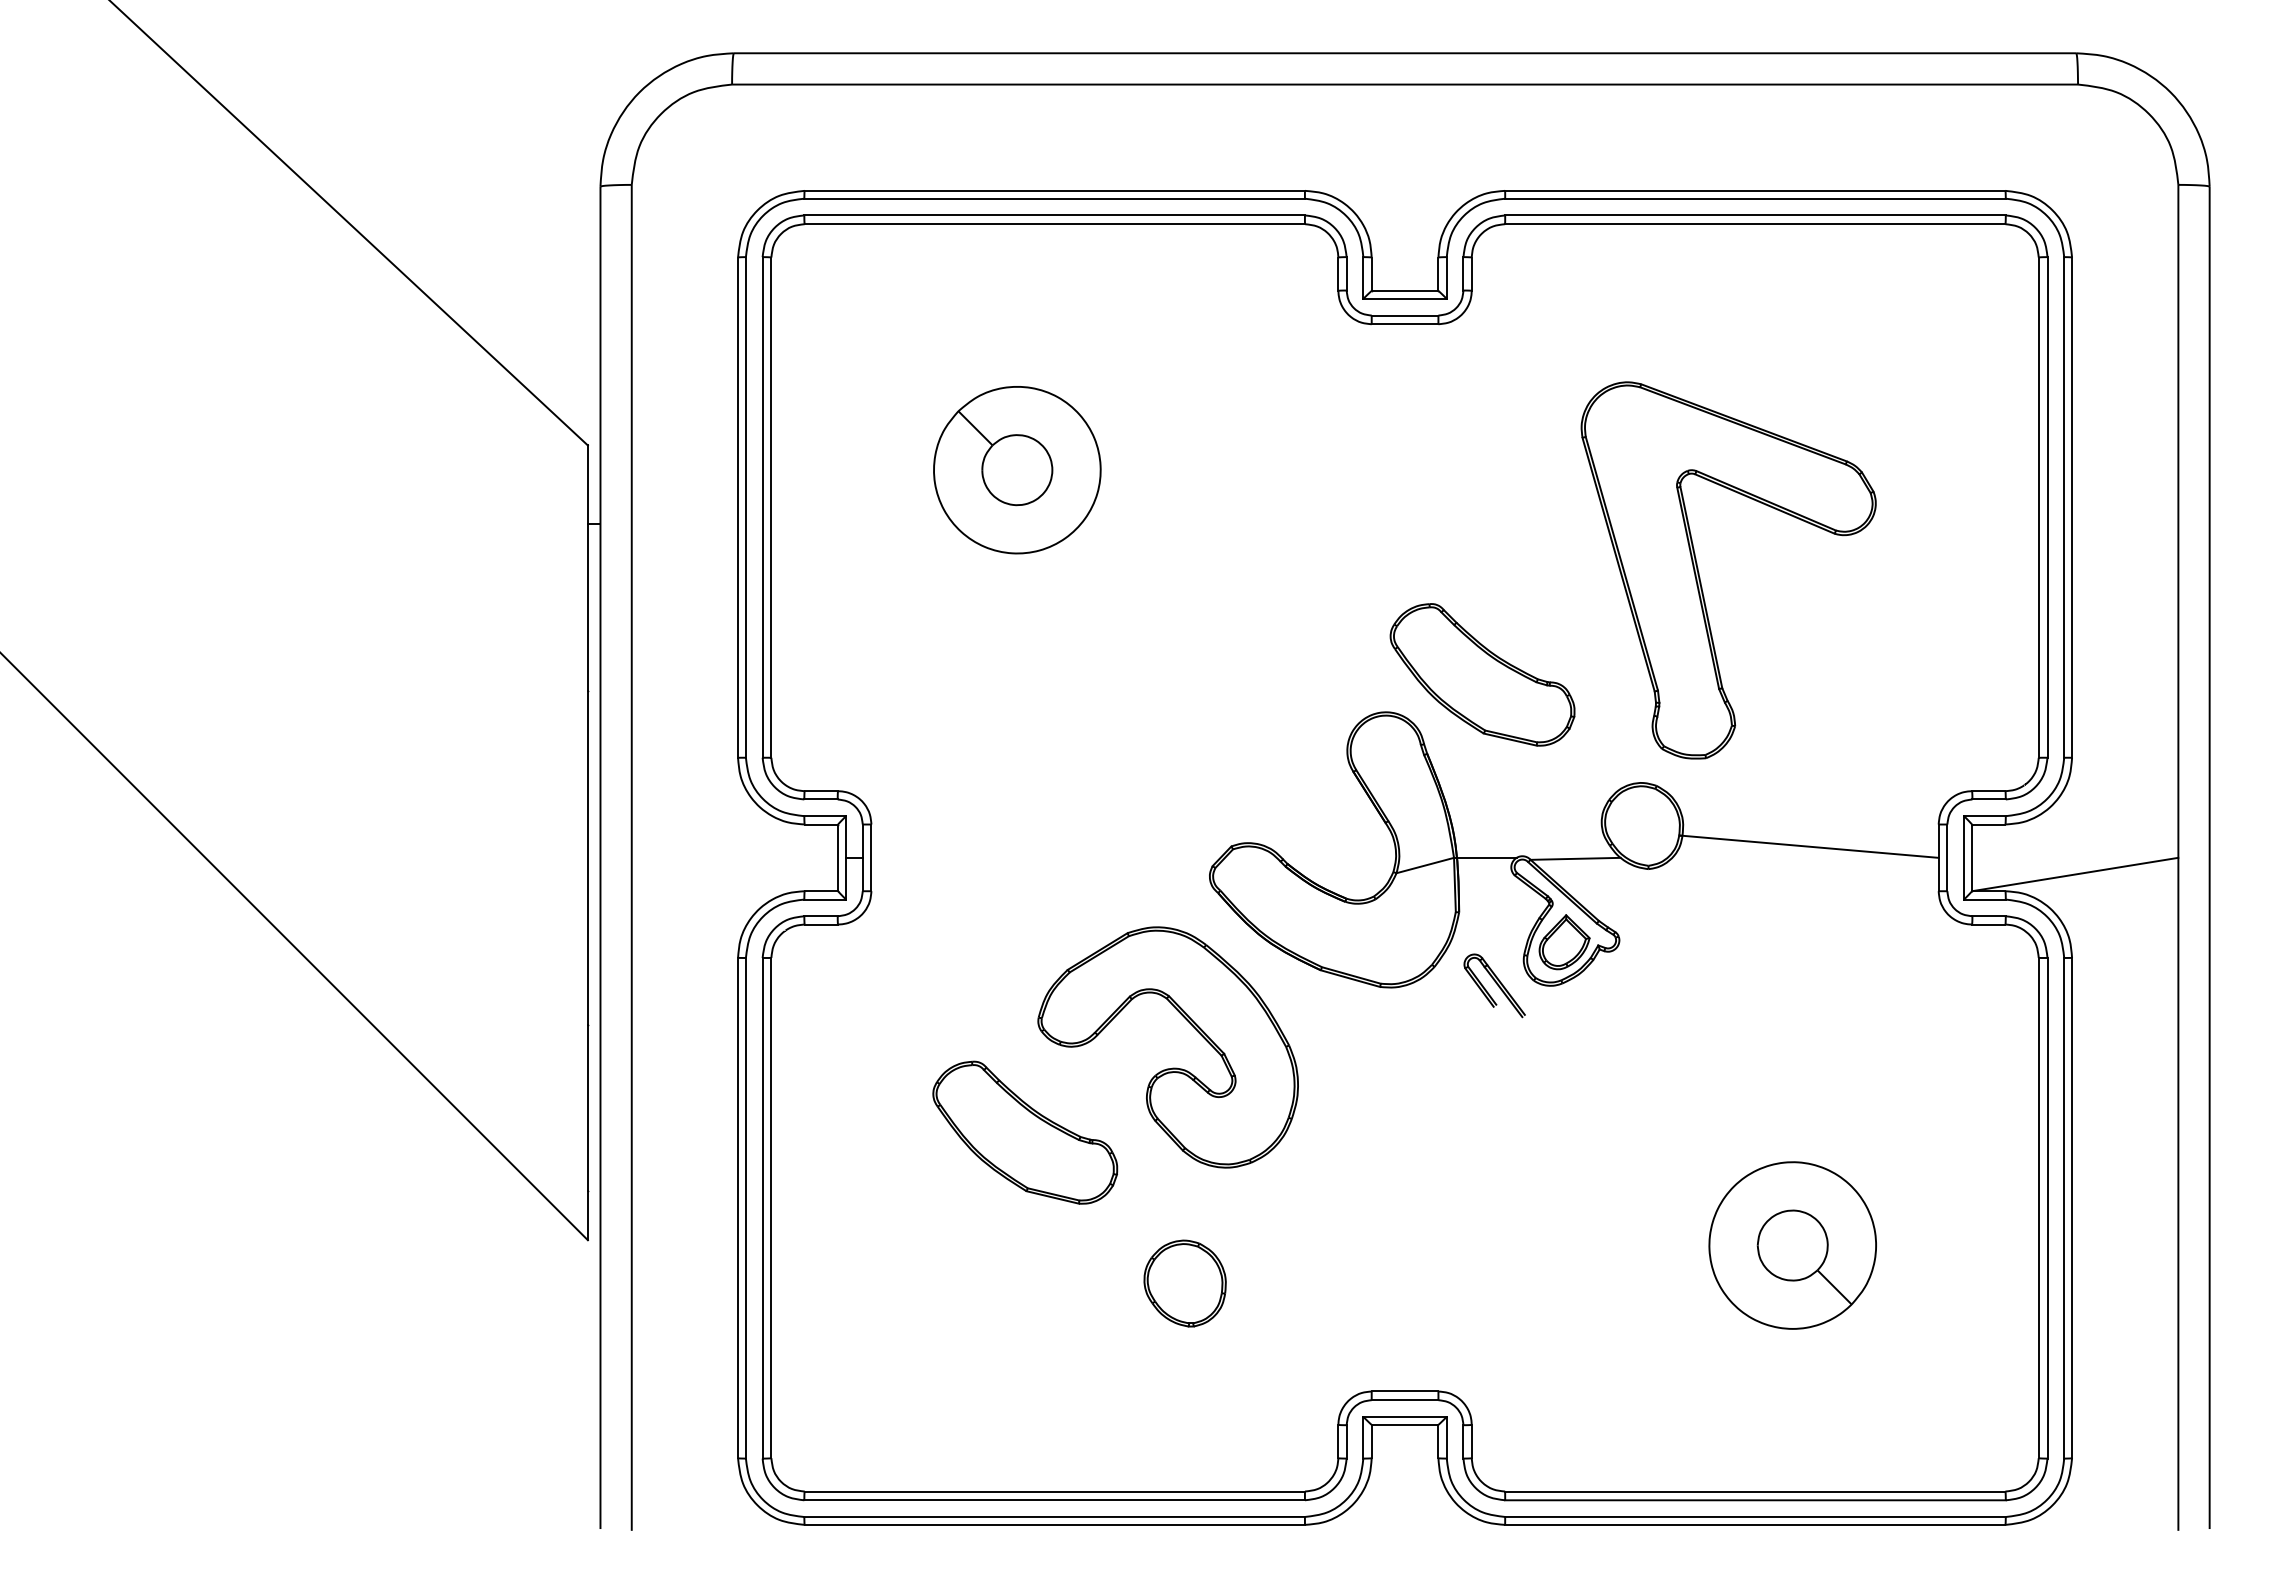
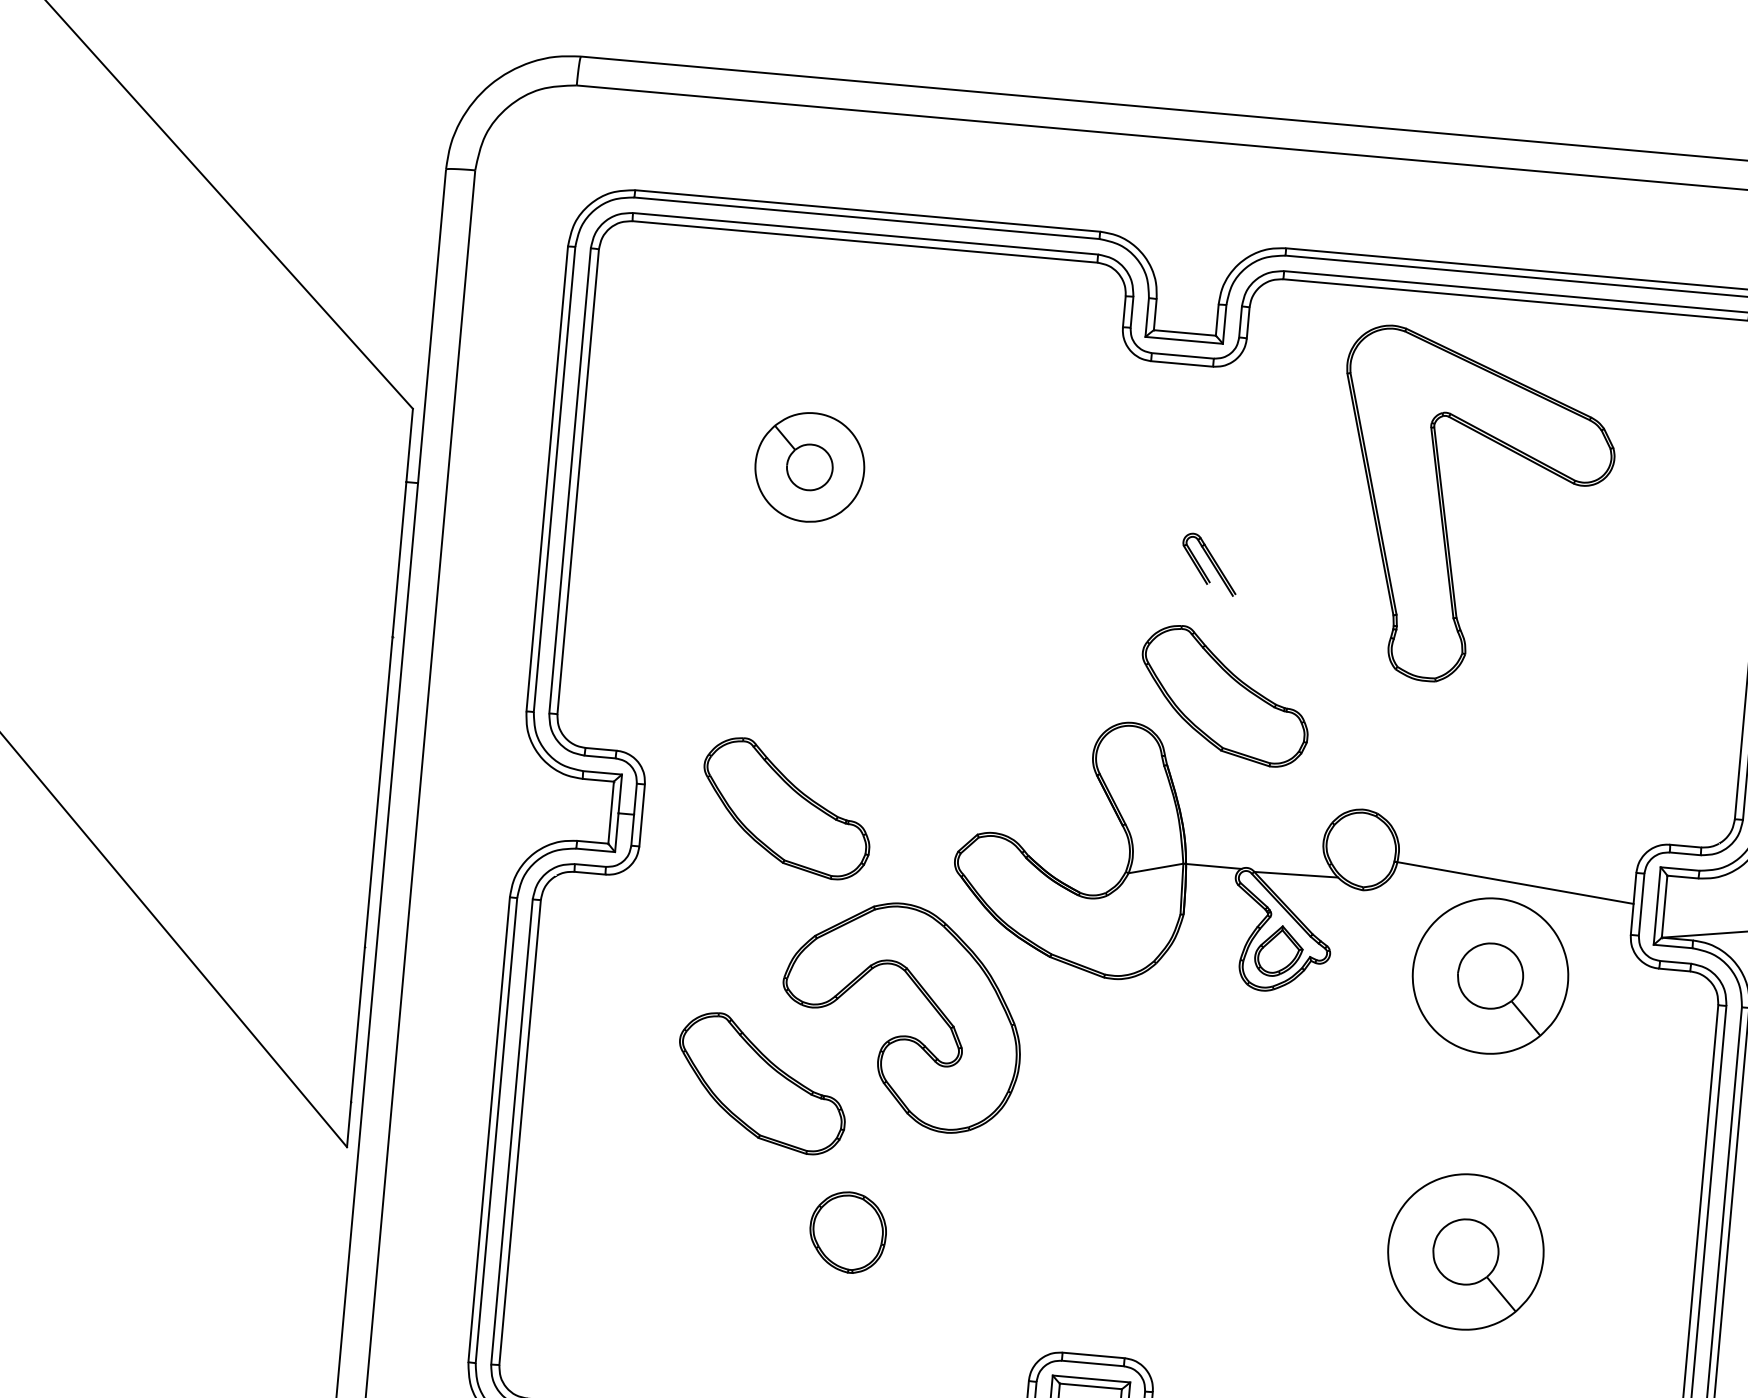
part: (1017, 470) -> (809, 467), size x0.7
part: (1700, 577) -> (1445, 513), moved
part: (1025, 836) -> (787, 808), added
part: (1792, 948) -> (1490, 976), added
part: (1494, 985) -> (1209, 564), moved
part: (1184, 1283) -> (847, 1232), moved

